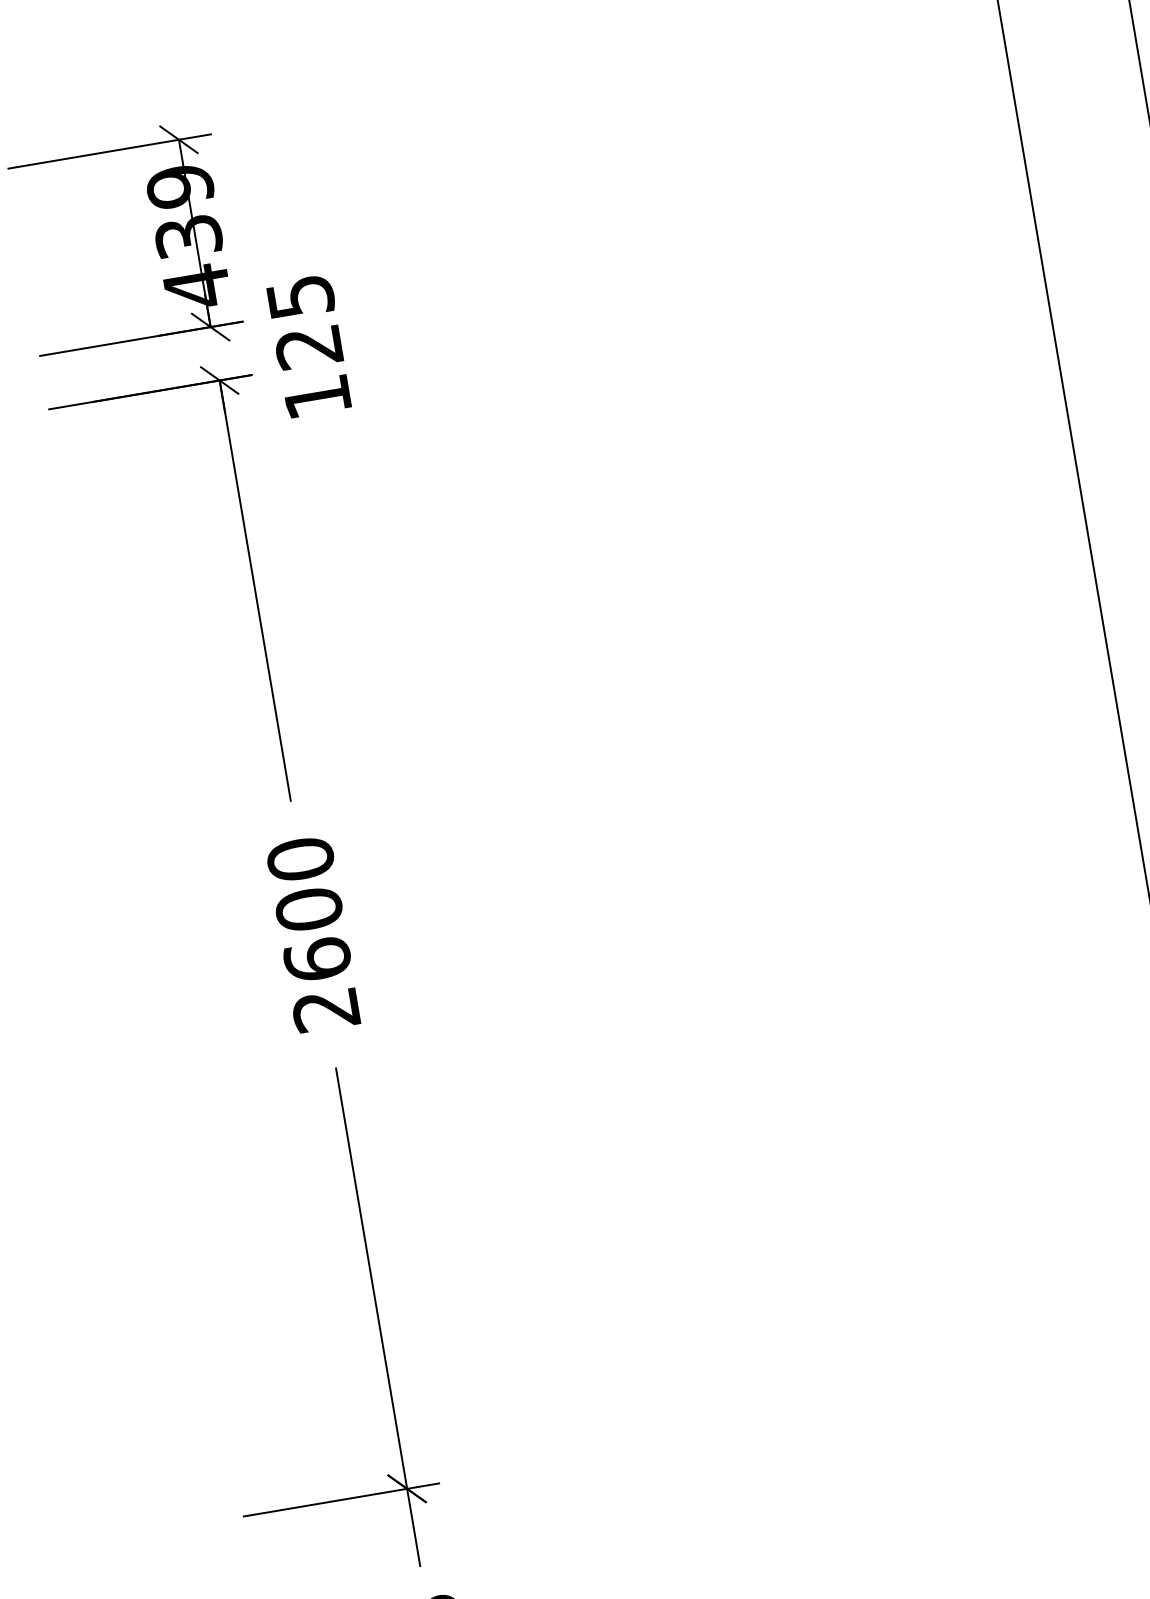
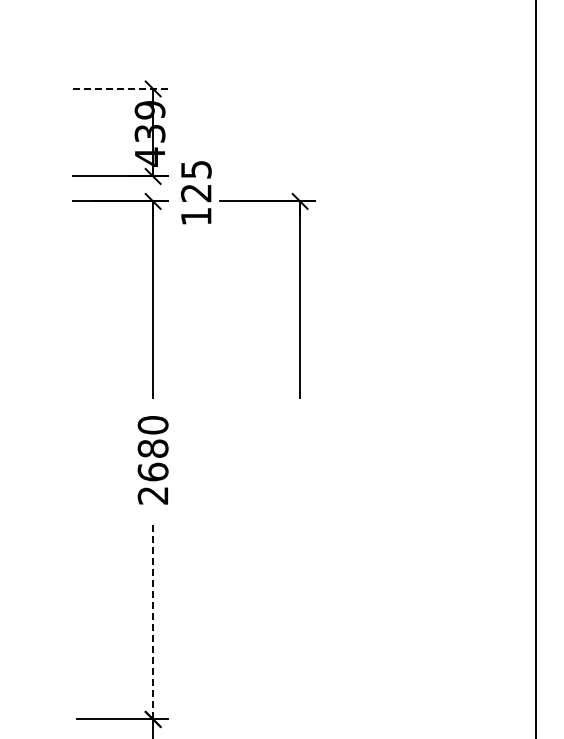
line: (111, 150) -> (121, 88), solid -> dashed
part: (566, 528) -> (299, 295), added
text: (309, 908) -> (153, 448), 2600 -> 2680
line: (372, 1277) -> (153, 620), solid -> dashed

